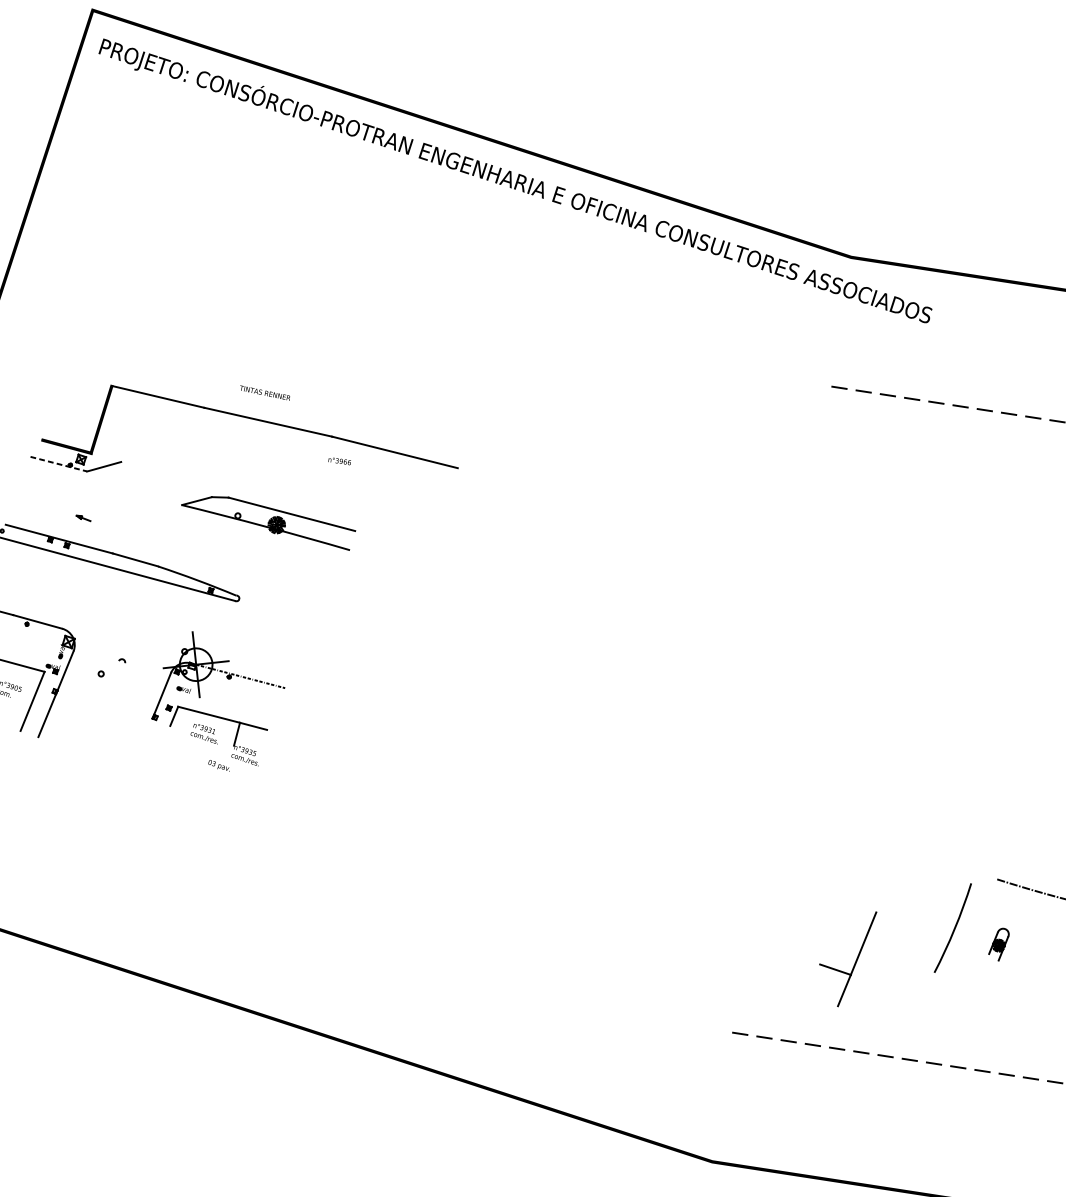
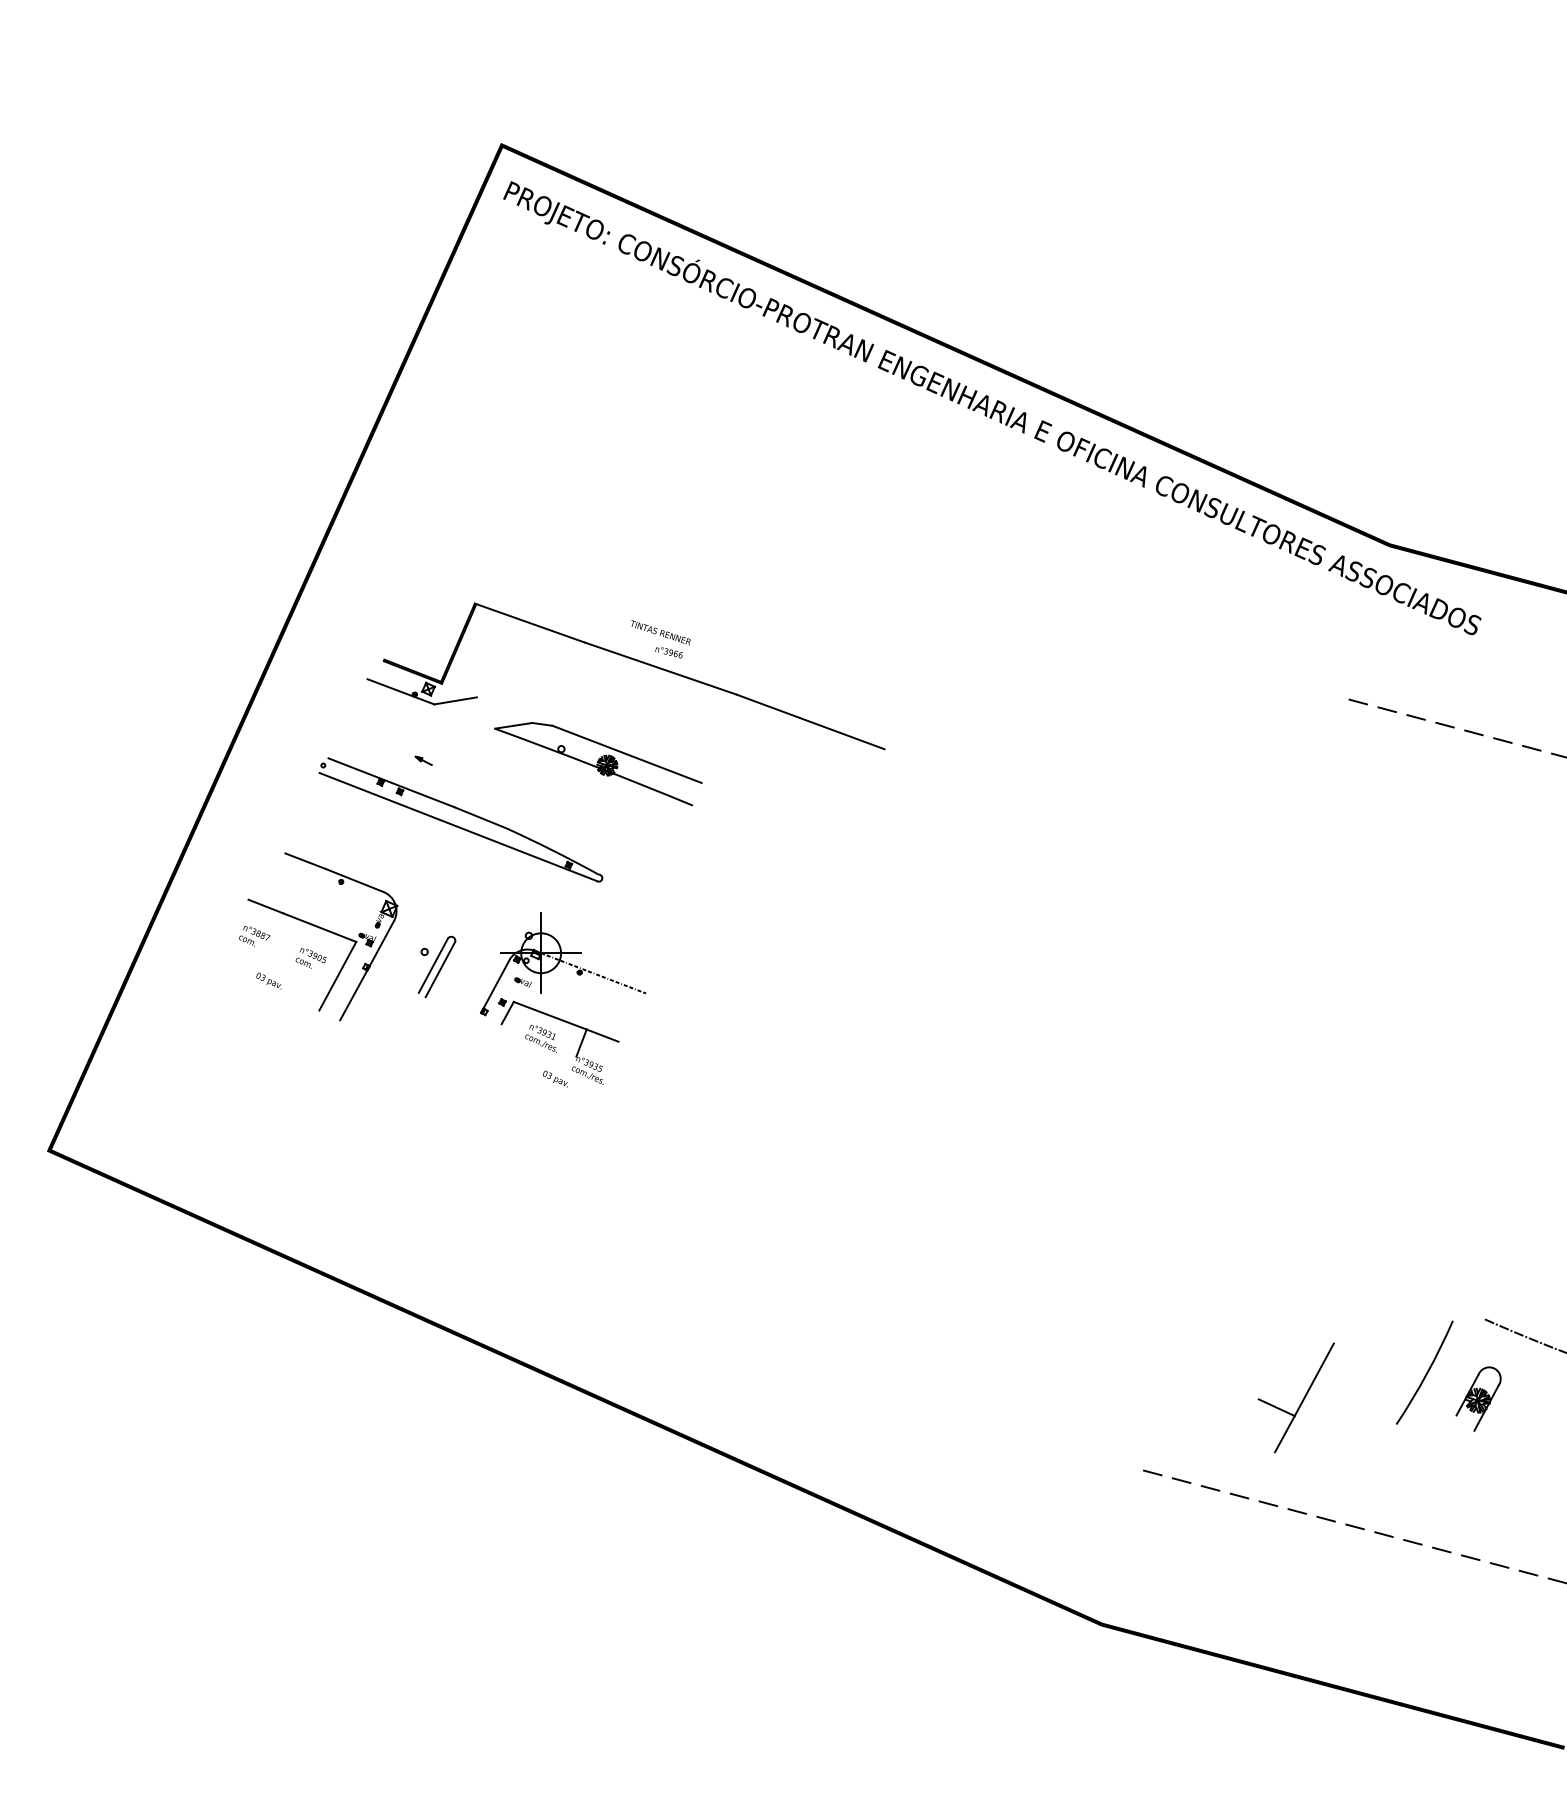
text: (339, 461) -> (668, 652), moved
line: (58, 463) -> (400, 691), dashed -> solid
part: (269, 525) -> (598, 764), moved
line: (108, 684) -> (432, 965), added
line: (115, 686) -> (440, 969), added
part: (998, 944) -> (1478, 1398), size x1.67

